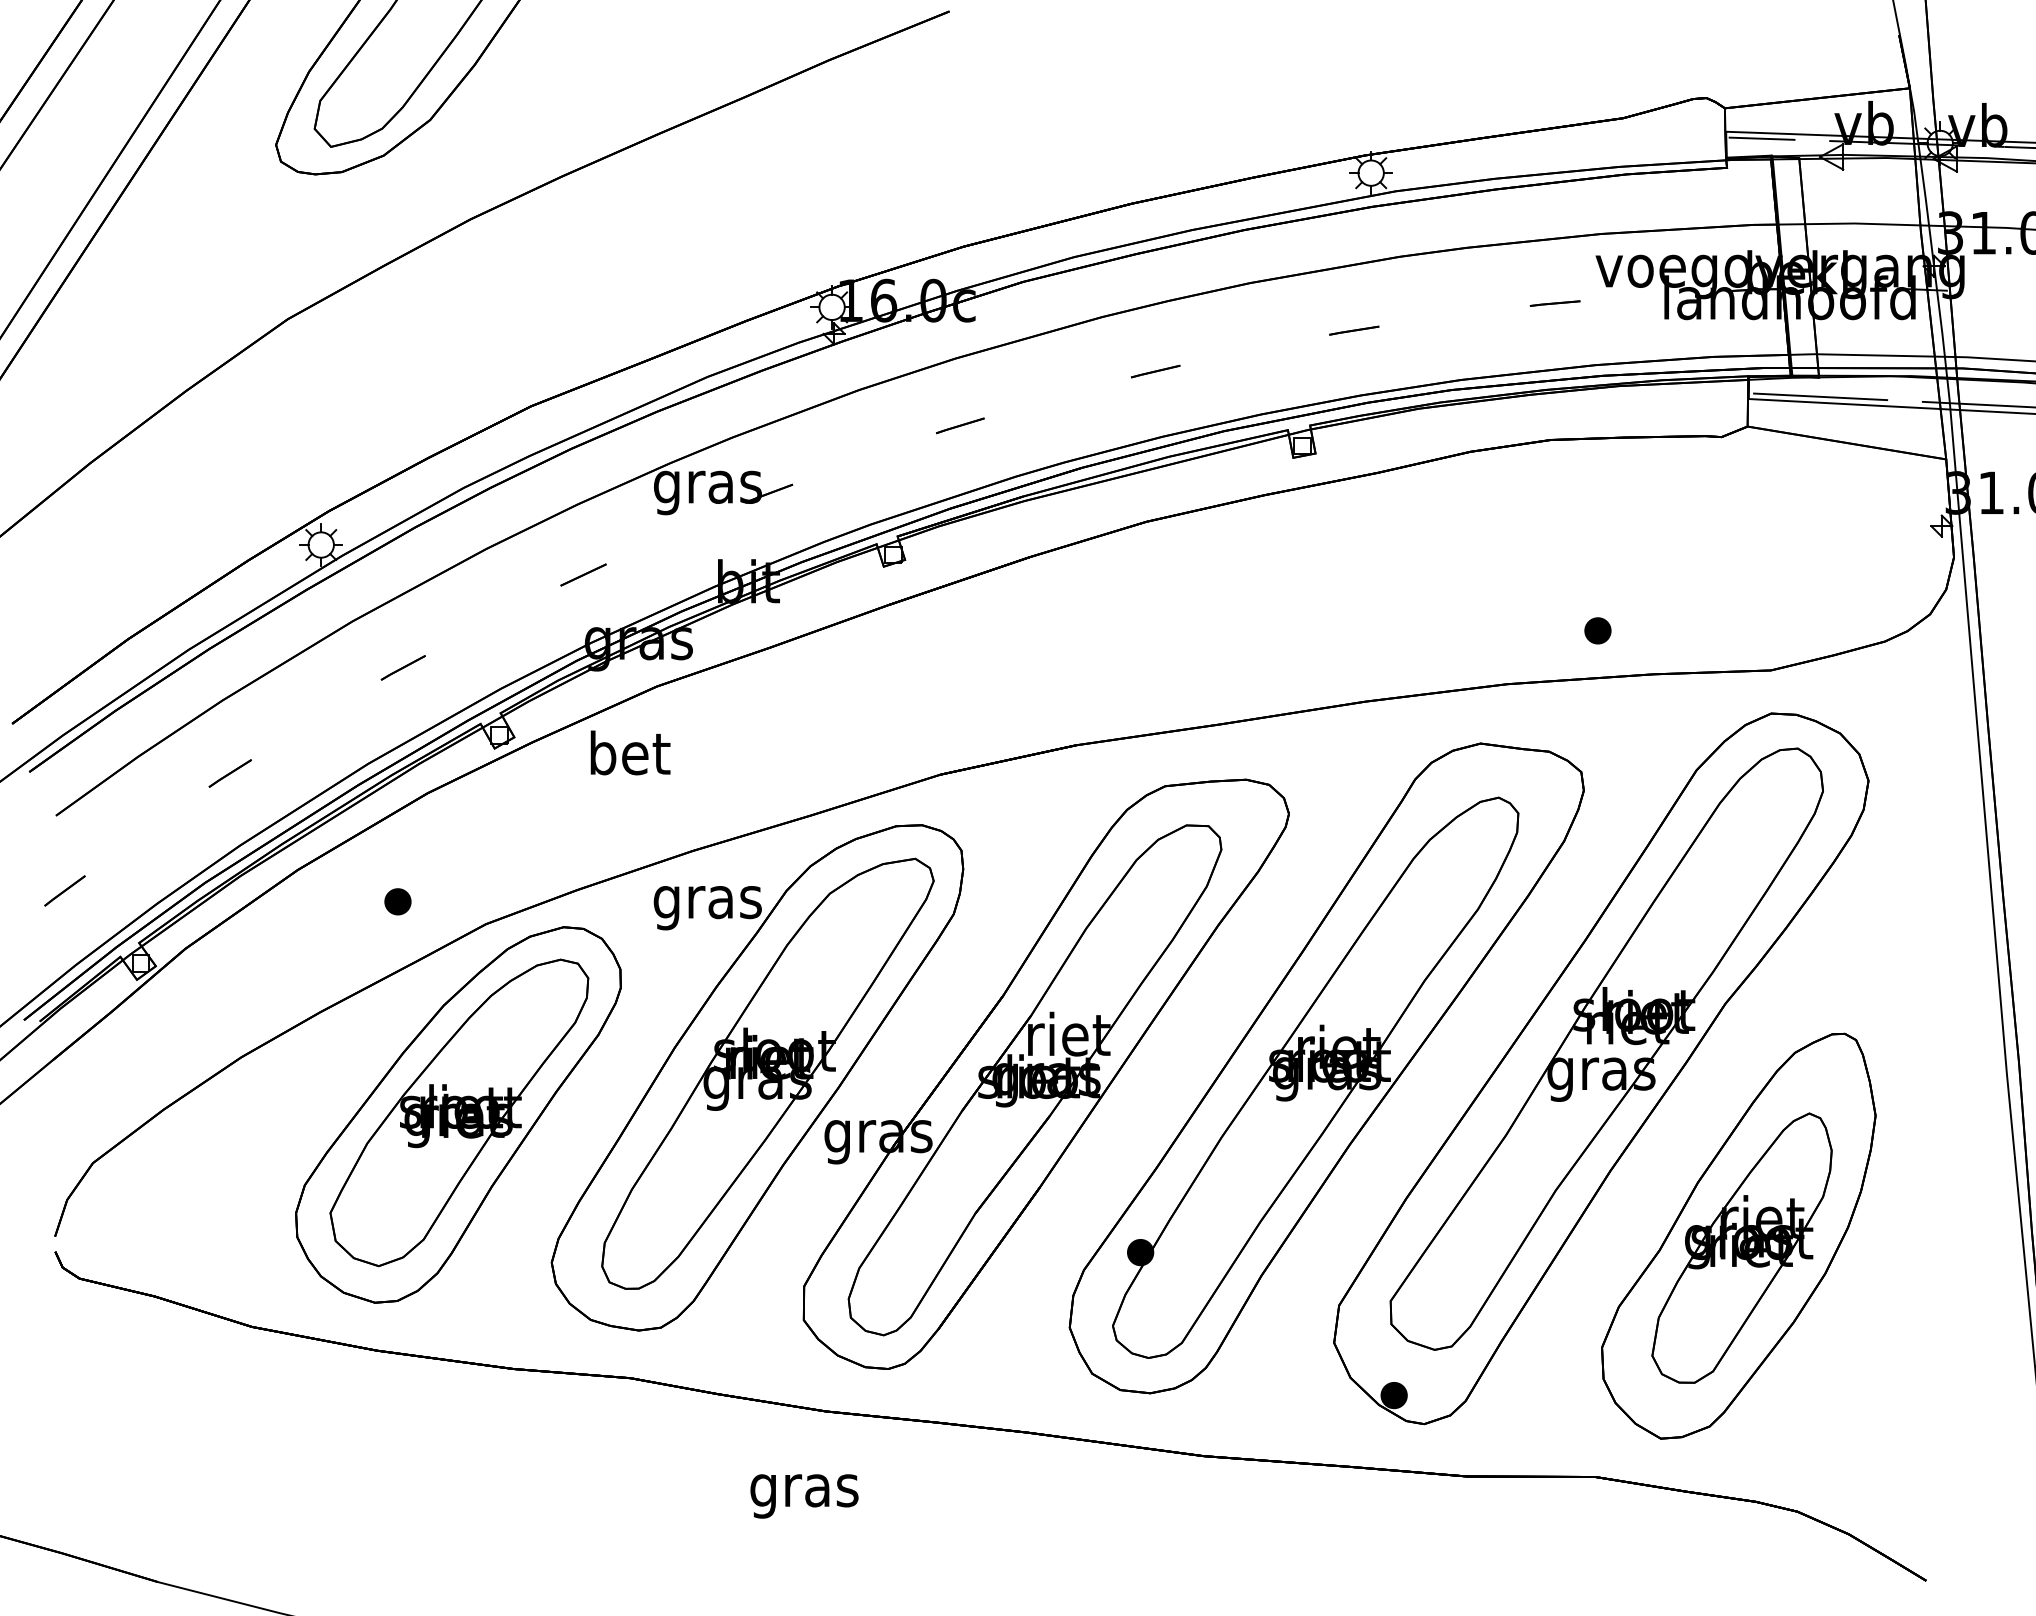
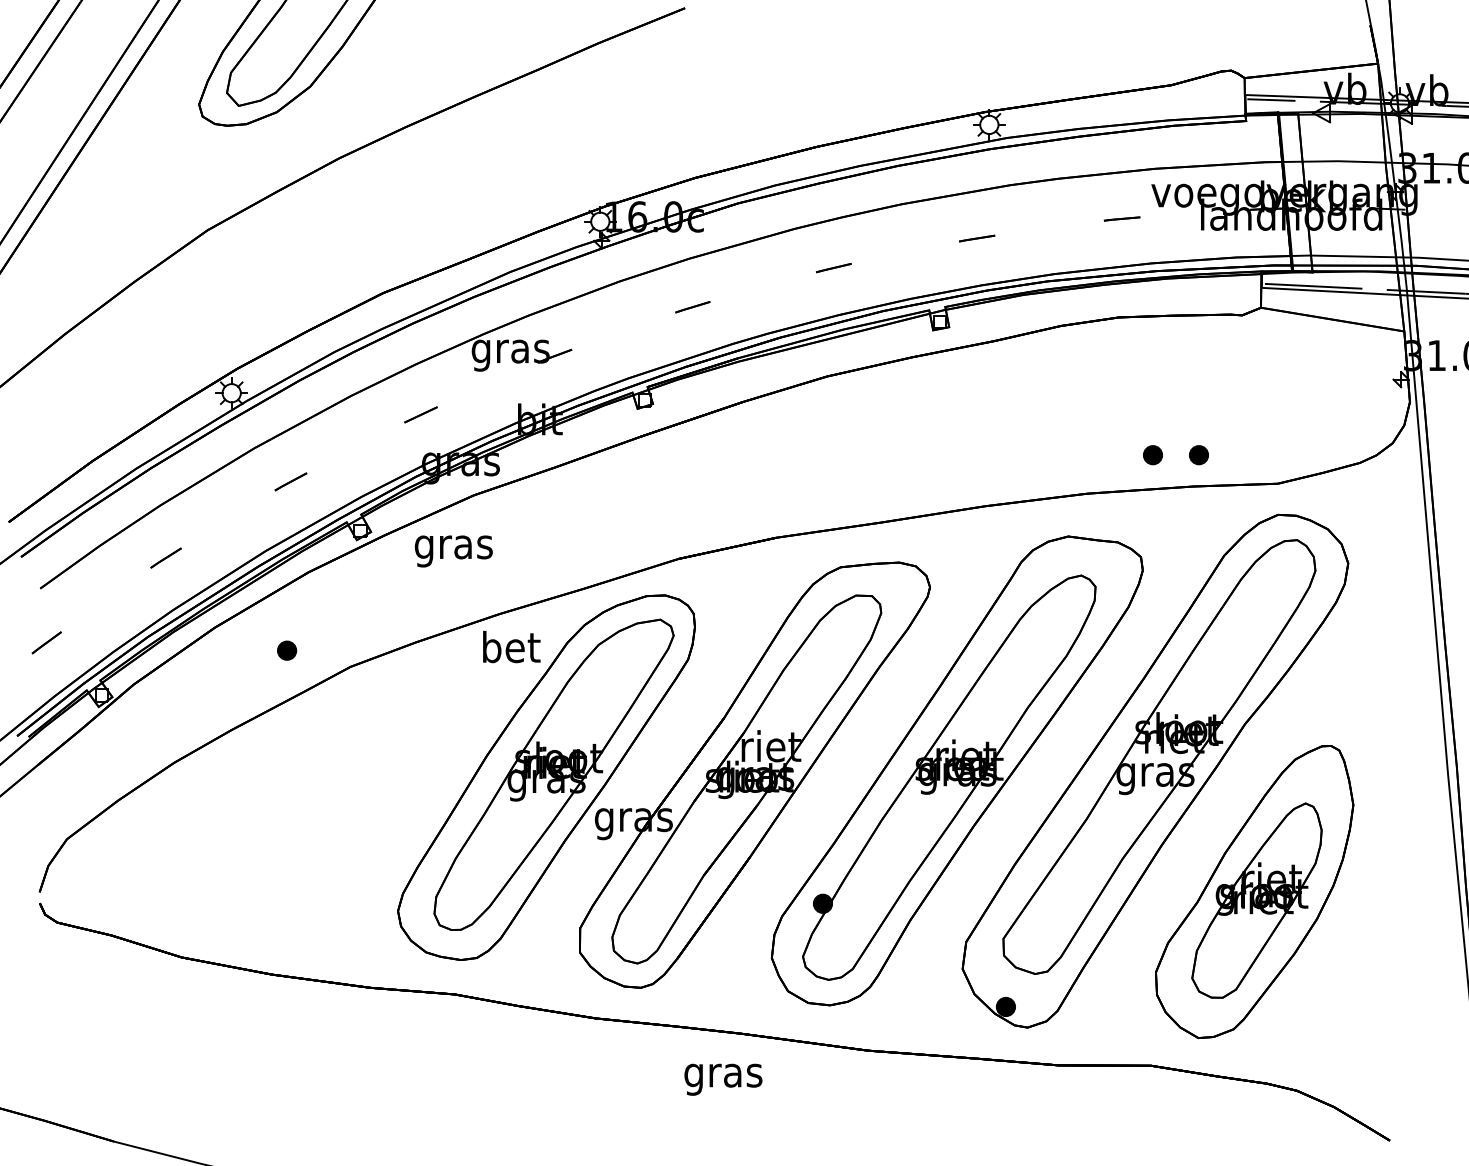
part: (1661, 631) -> (1198, 455), added
text: (628, 758) -> (453, 547), bet -> gras
text: (707, 901) -> (510, 650), gras -> bet
part: (458, 1114) -> (330, 804), removed
text: (804, 1496) -> (723, 1079), moved

